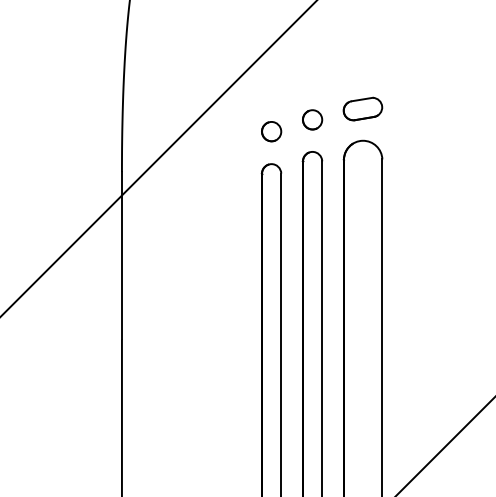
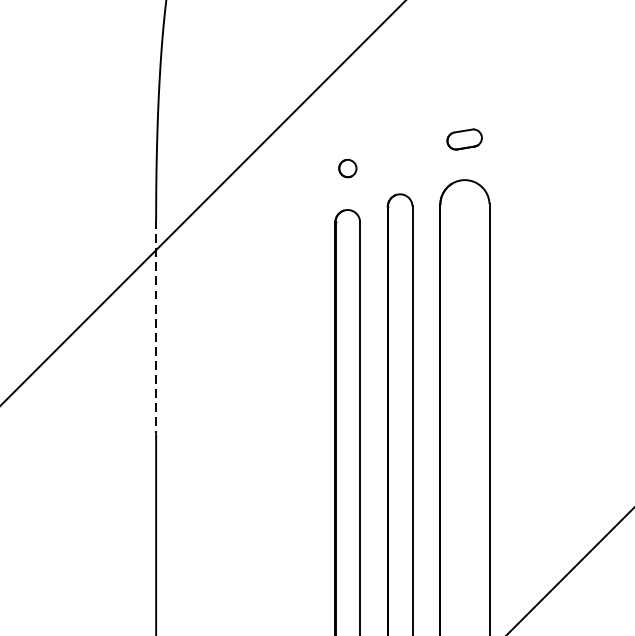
part: (362, 108) -> (464, 138), size x0.7
part: (312, 119) -> (400, 152), removed
part: (271, 131) -> (347, 168), size x0.7
line: (121, 255) -> (155, 326), solid -> dashed

